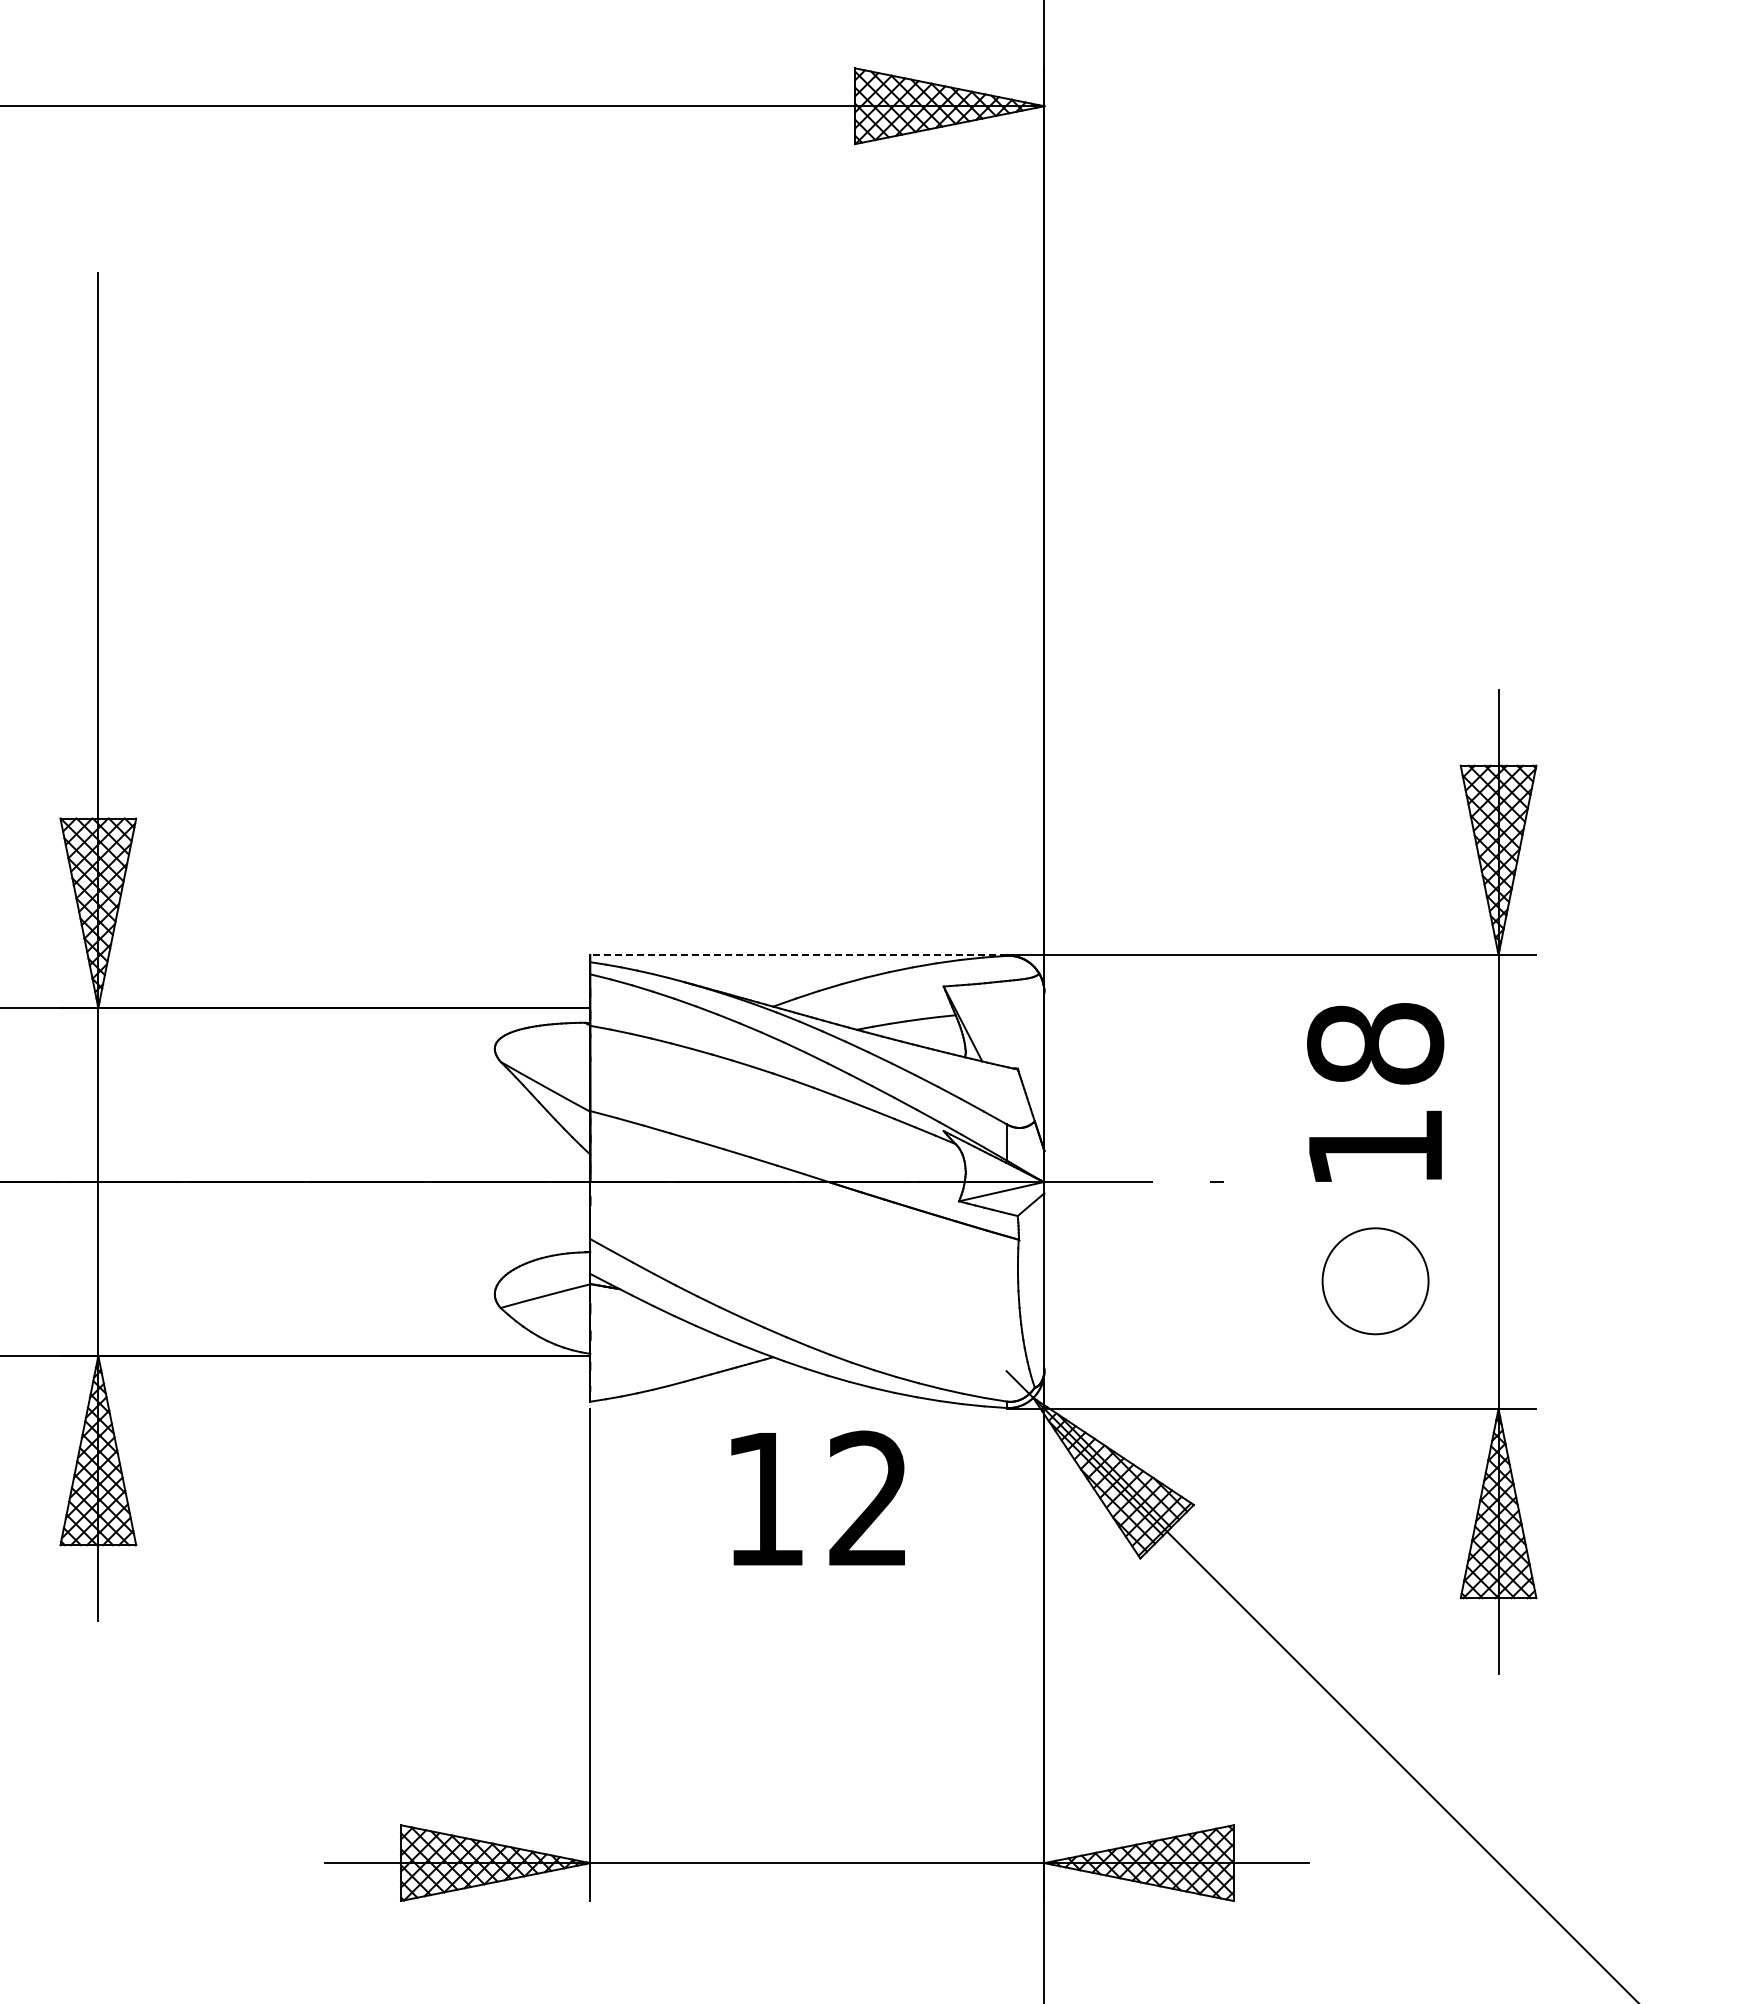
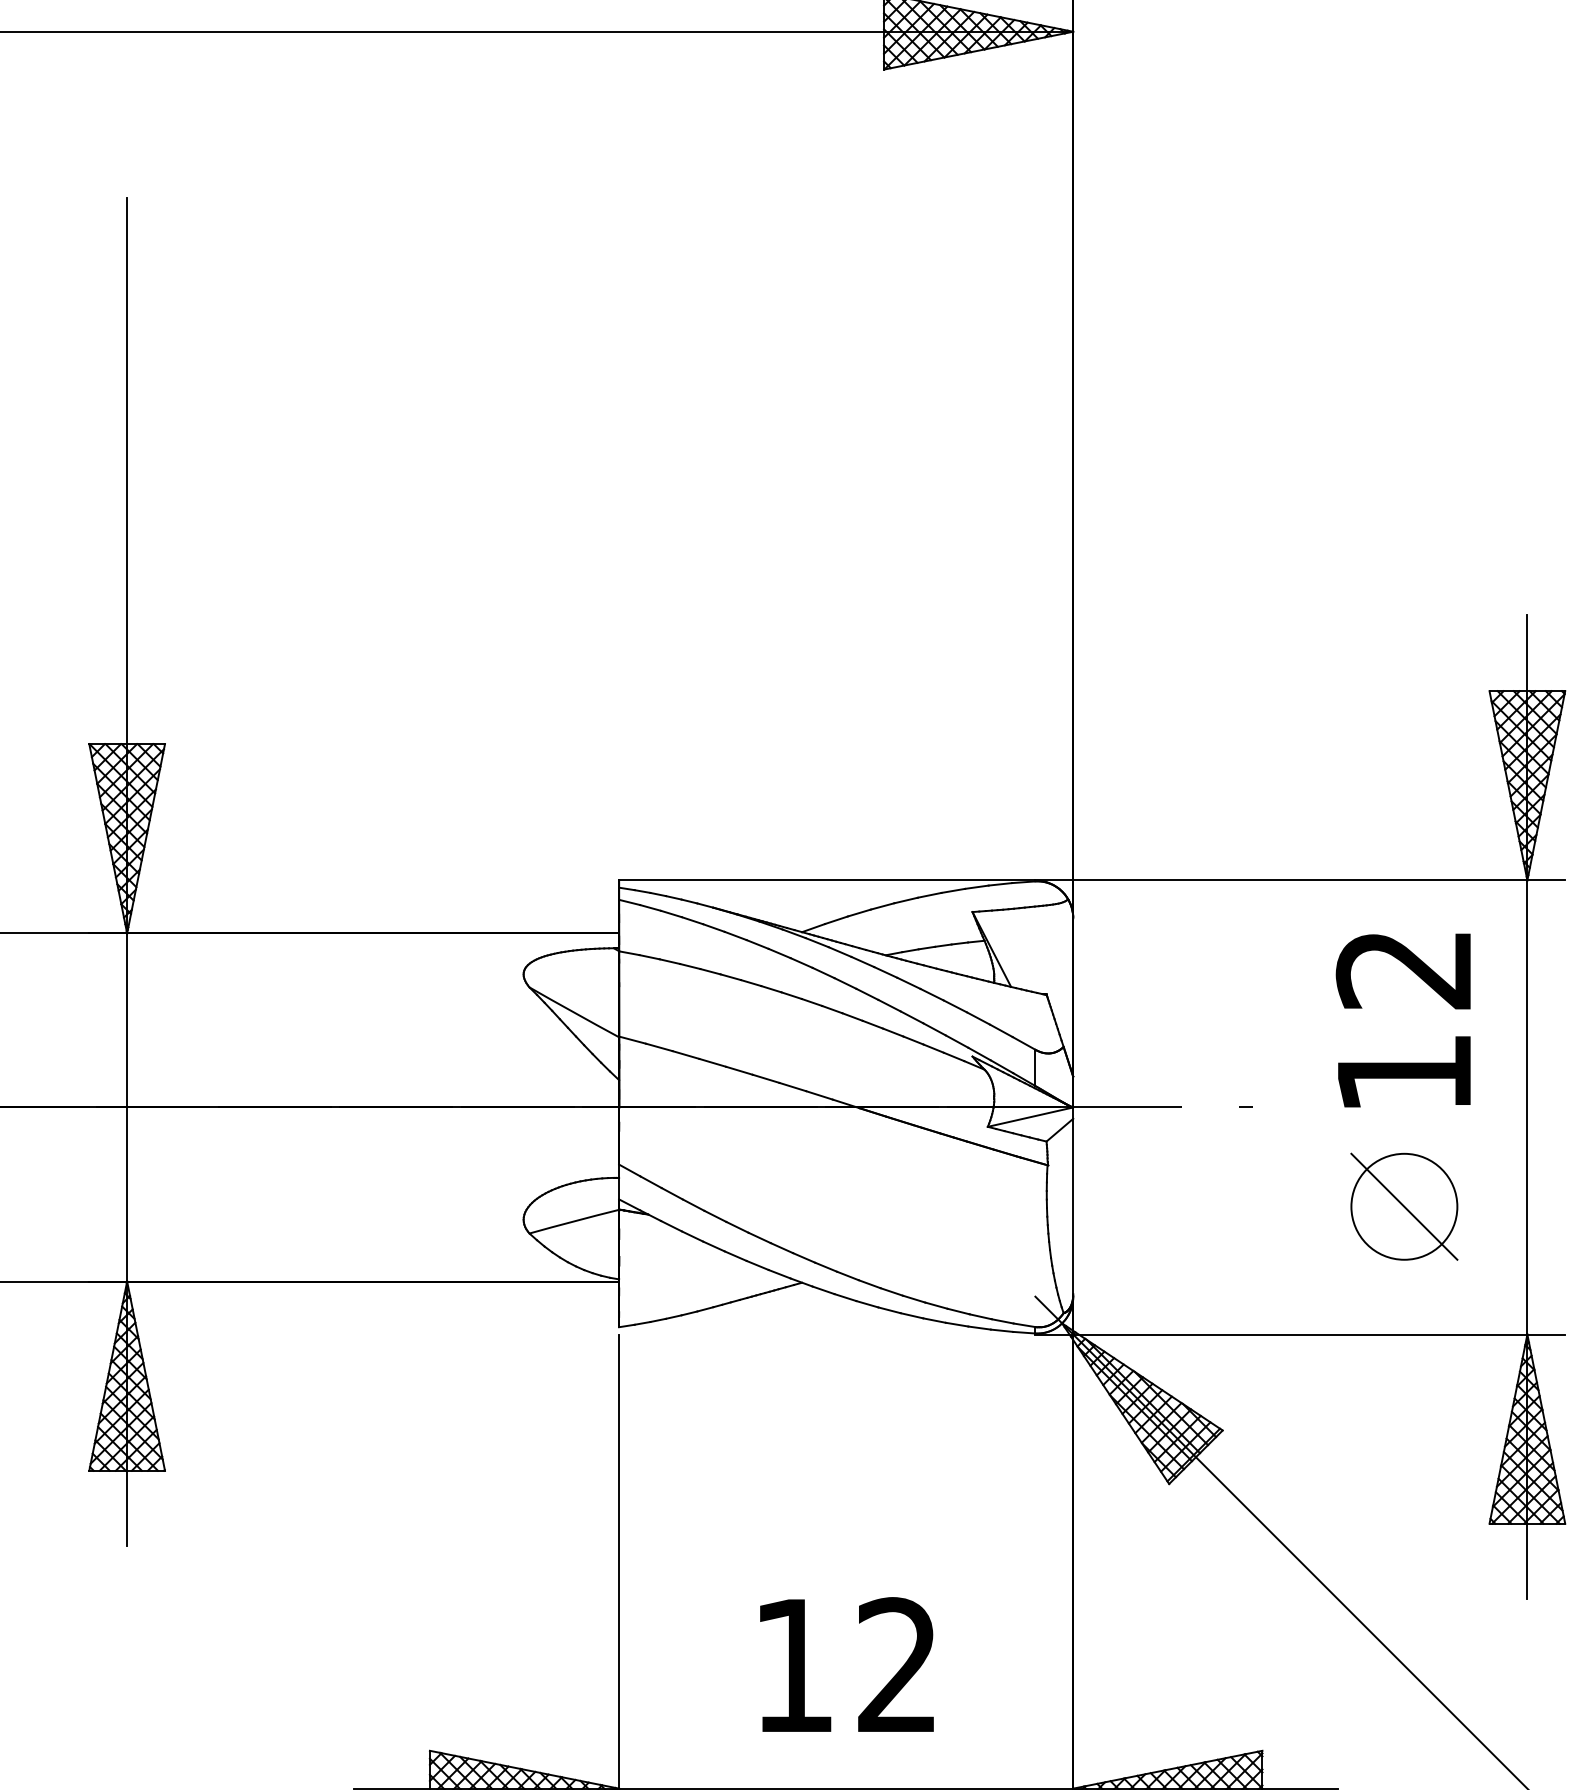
line: (797, 954) -> (826, 880), dashed -> solid
text: (1375, 1043) -> (1404, 969), 18 -> 12
line: (1375, 1281) -> (1404, 1207), added
text: (817, 1497) -> (846, 1664), moved

